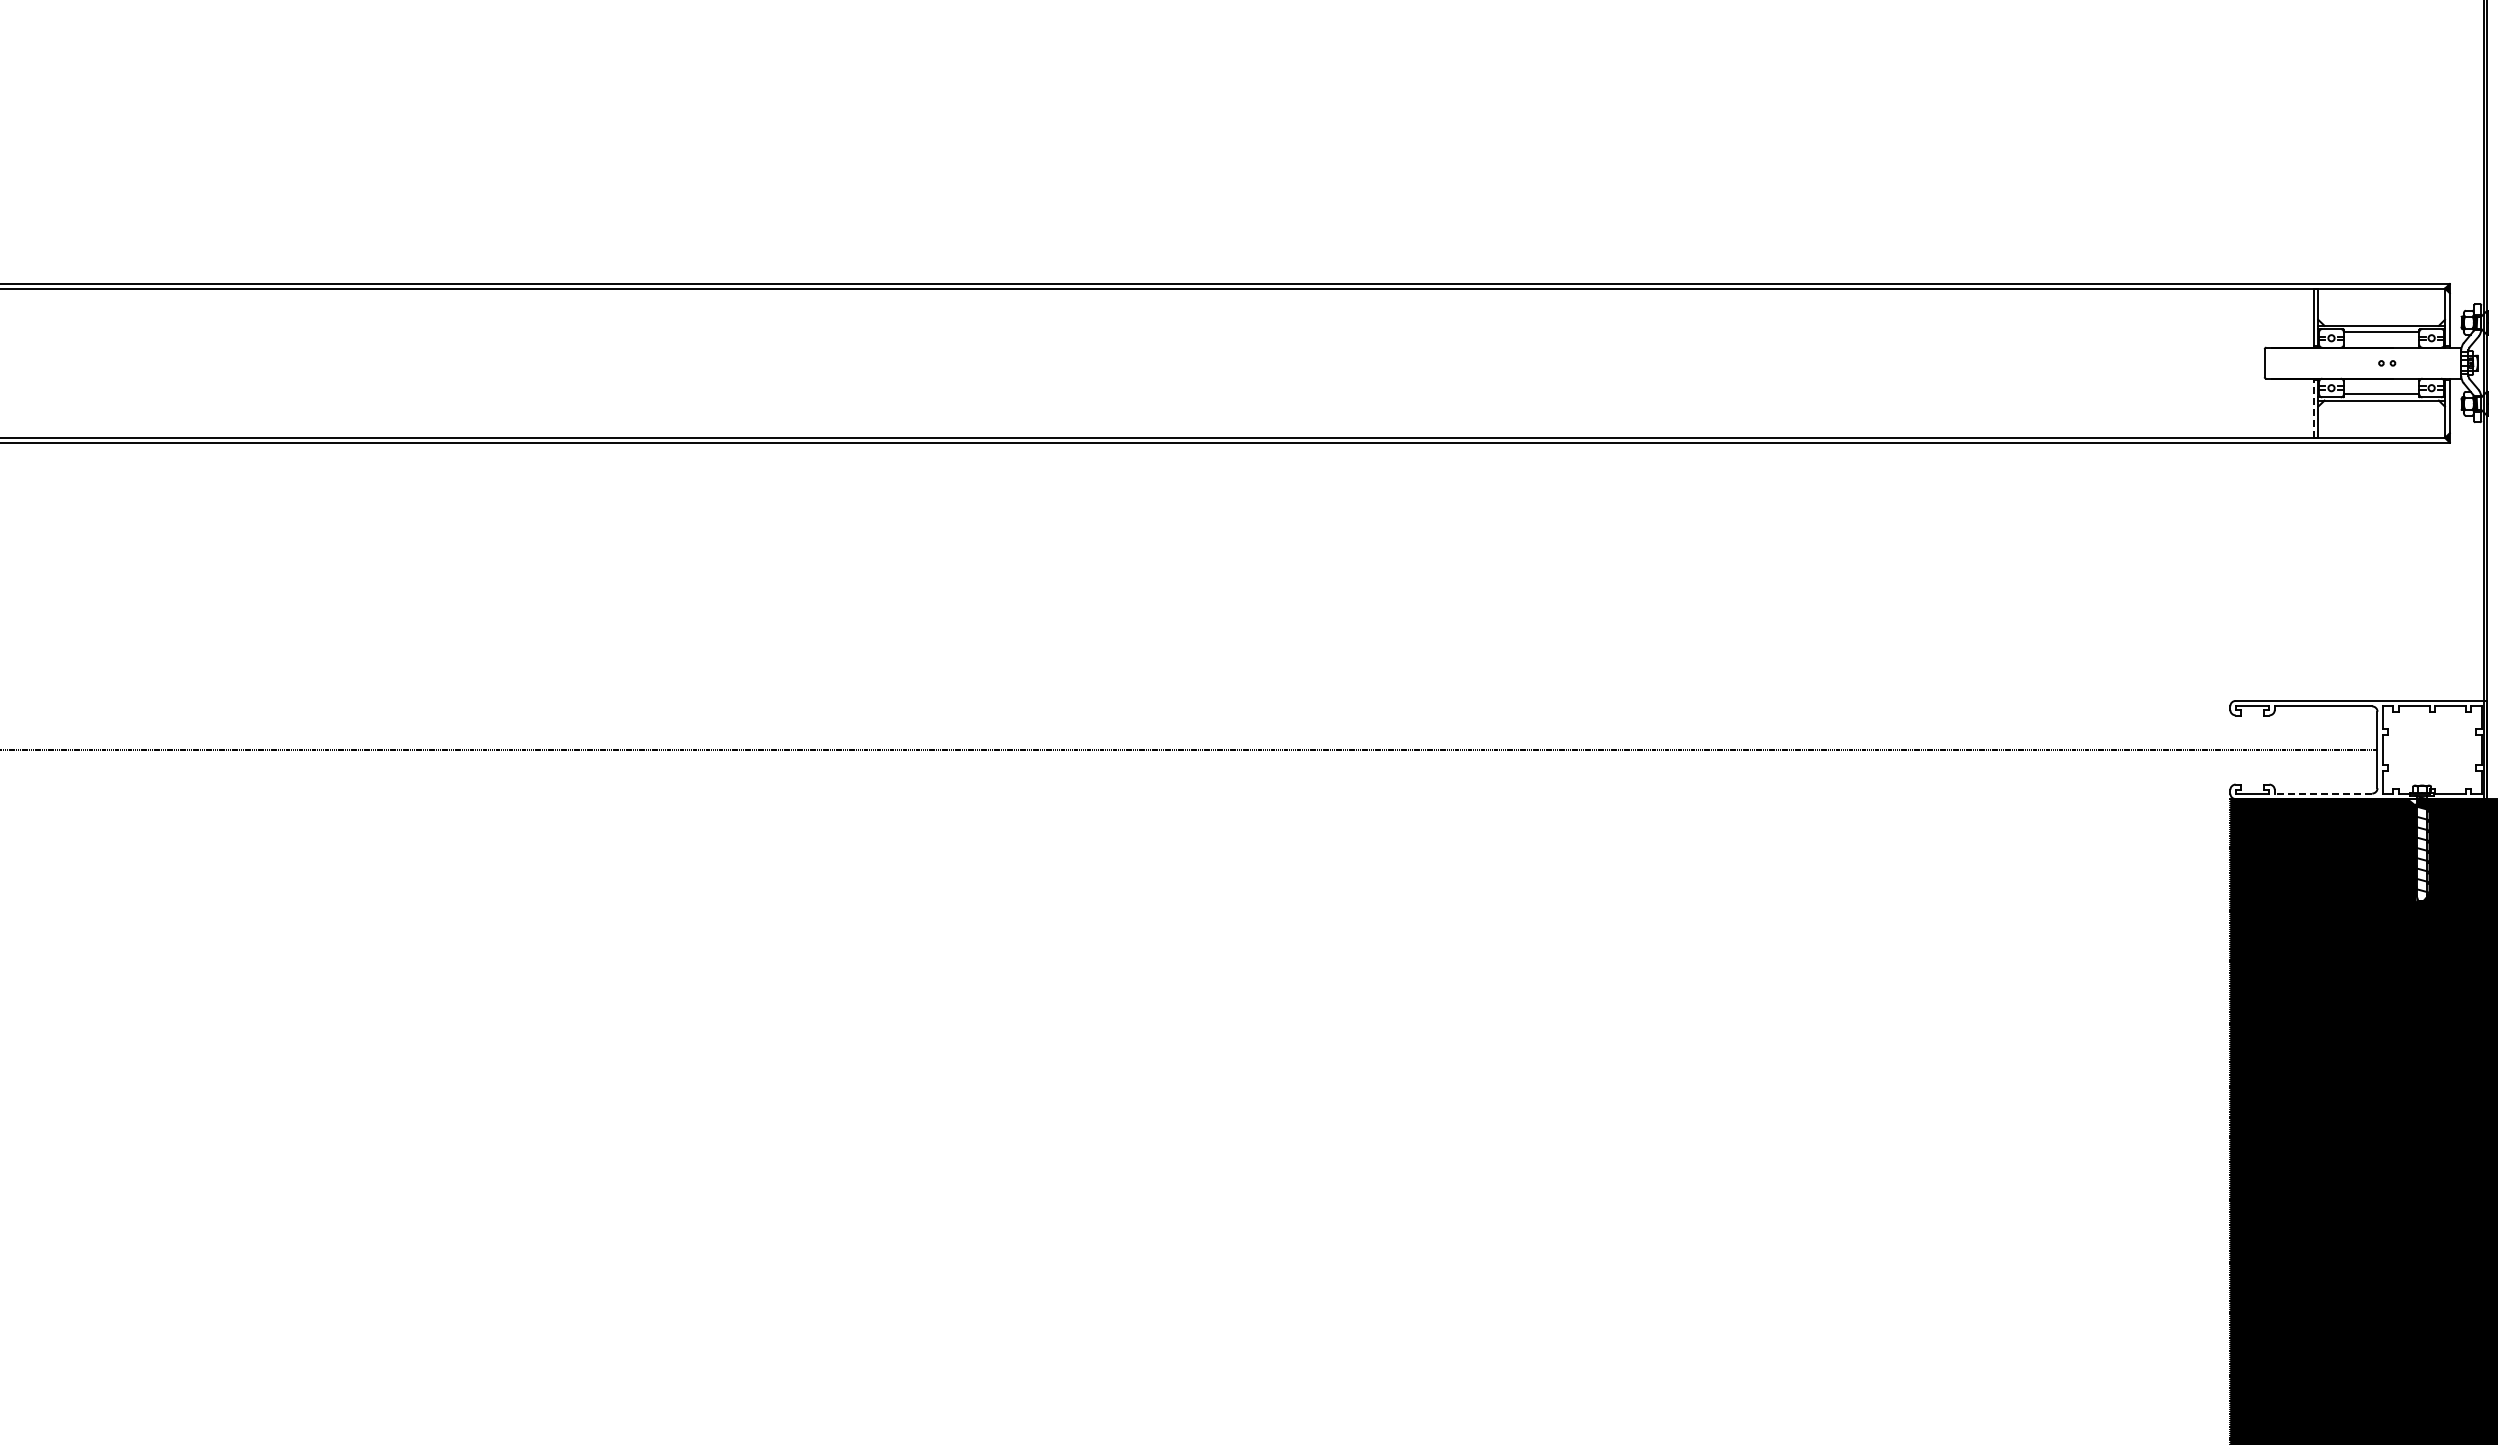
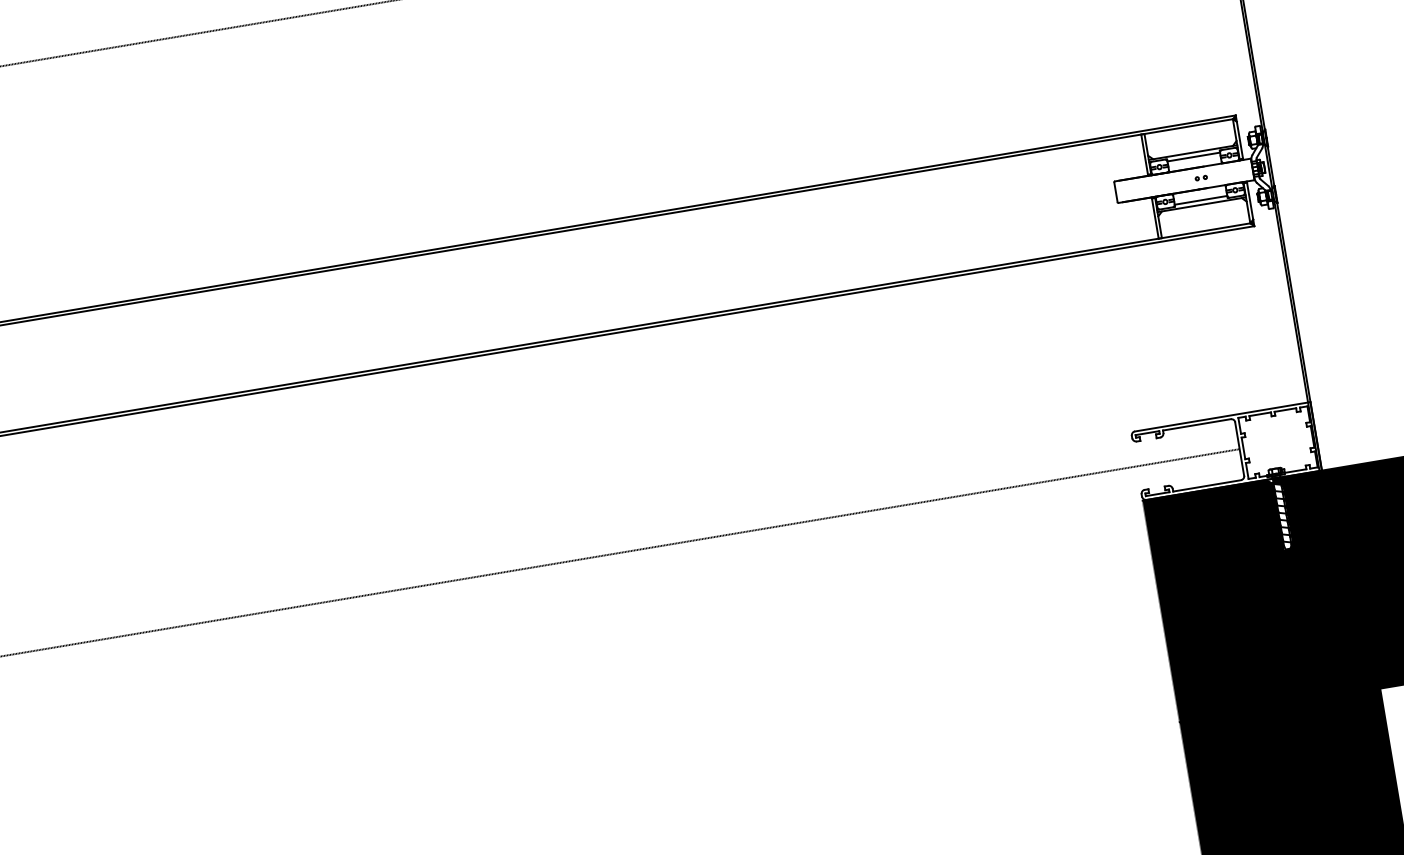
line: (2313, 408) -> (1155, 218), dashed -> solid
line: (2323, 793) -> (1207, 485), dashed -> solid

